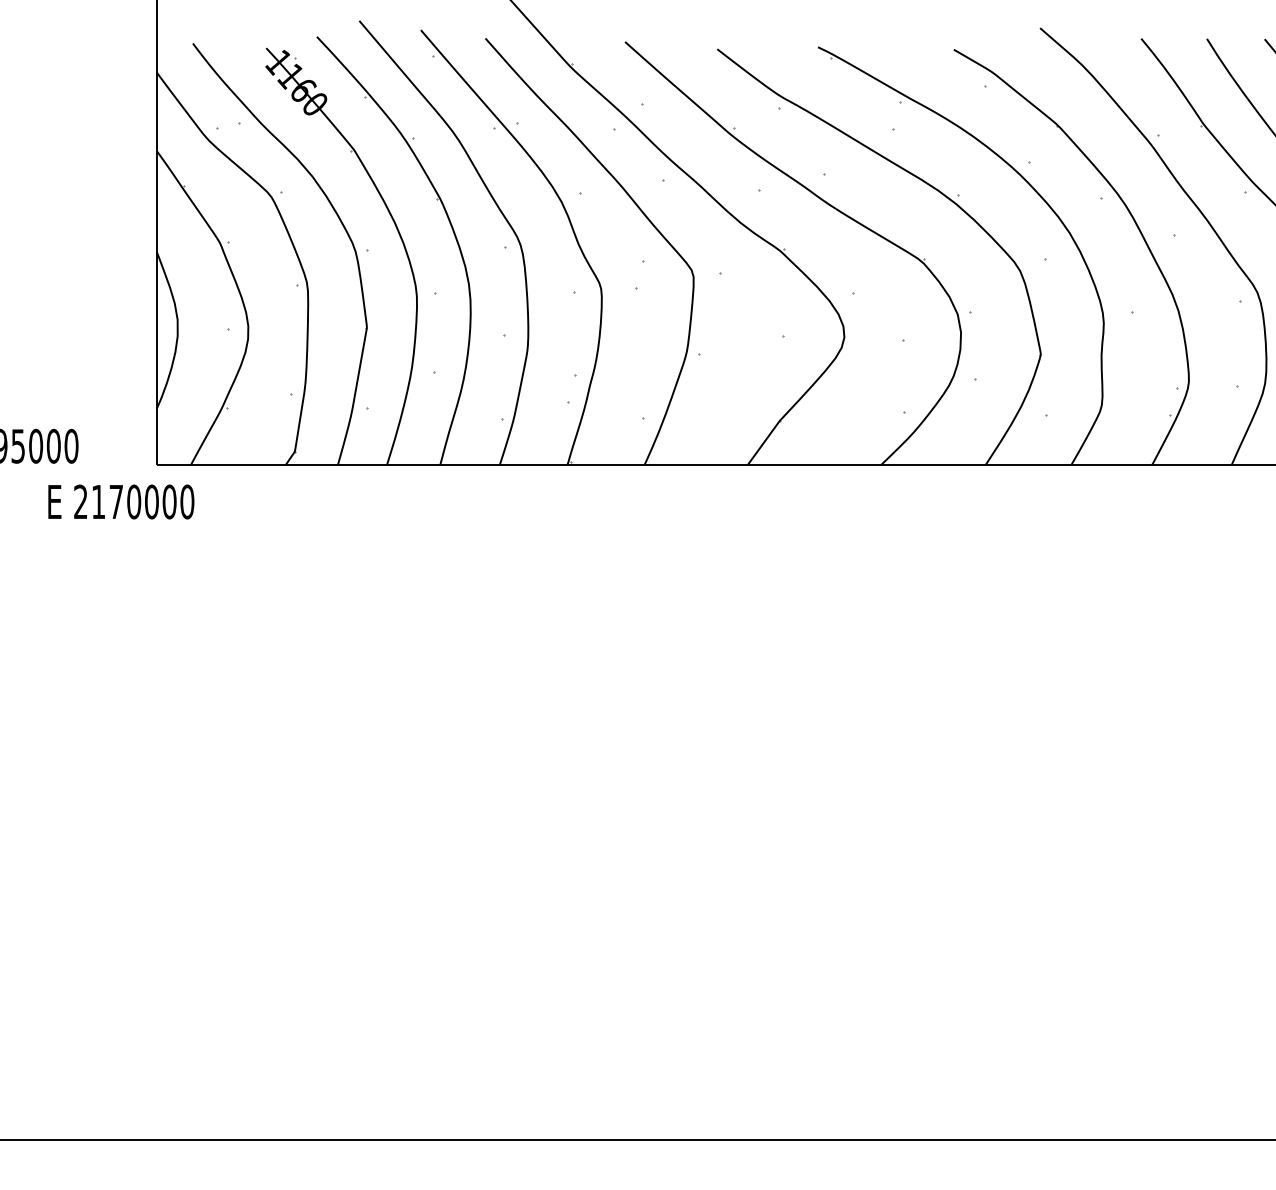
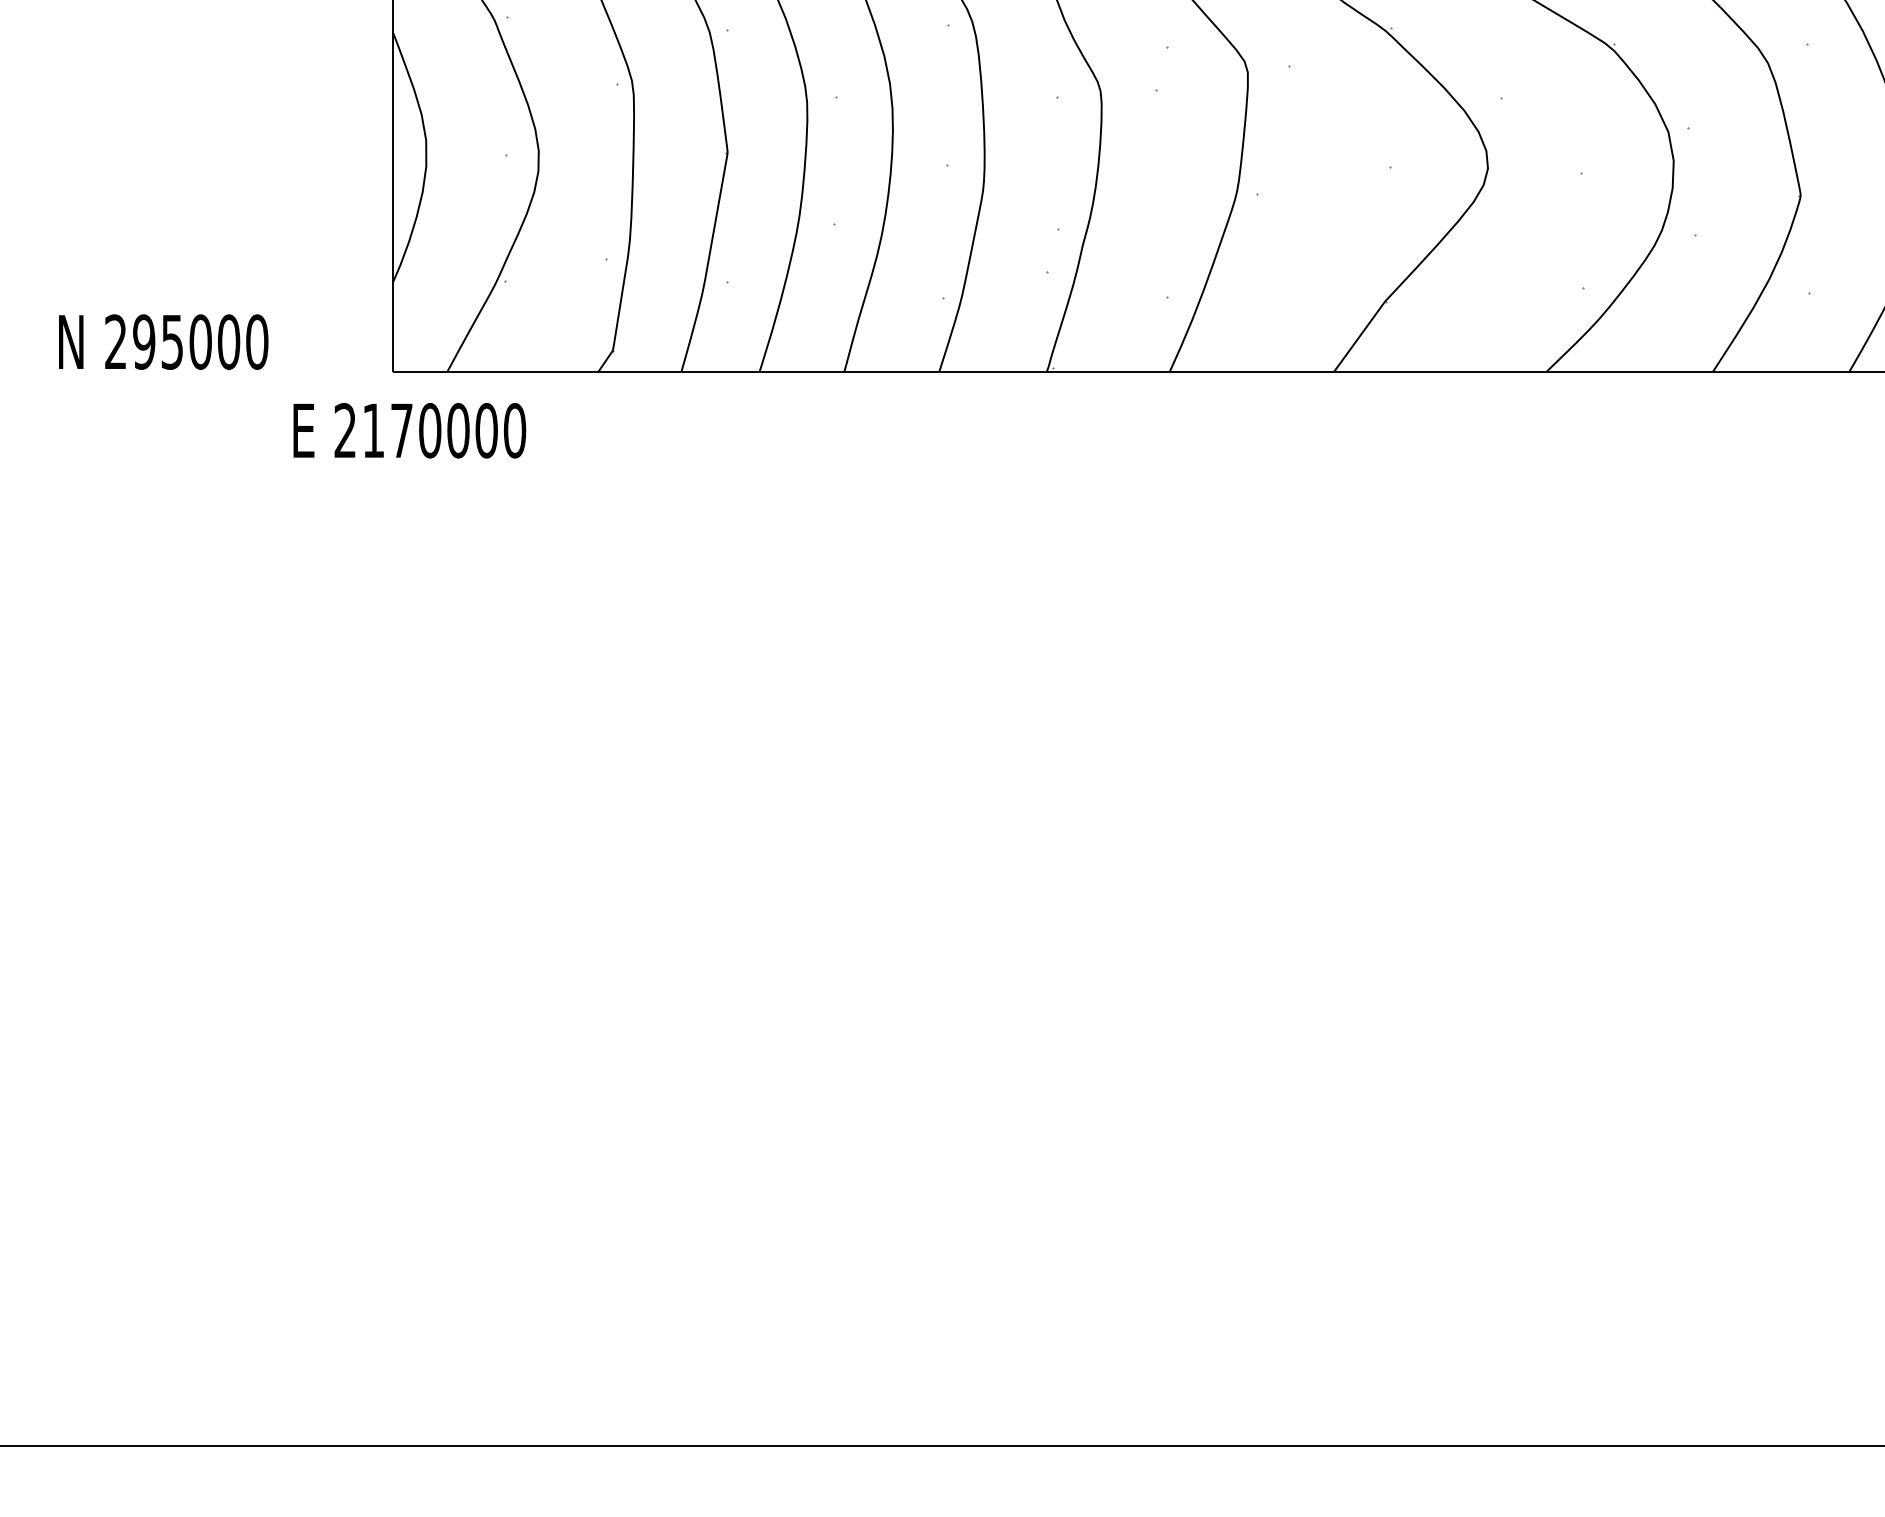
text: (121, 501) -> (410, 429), moved

